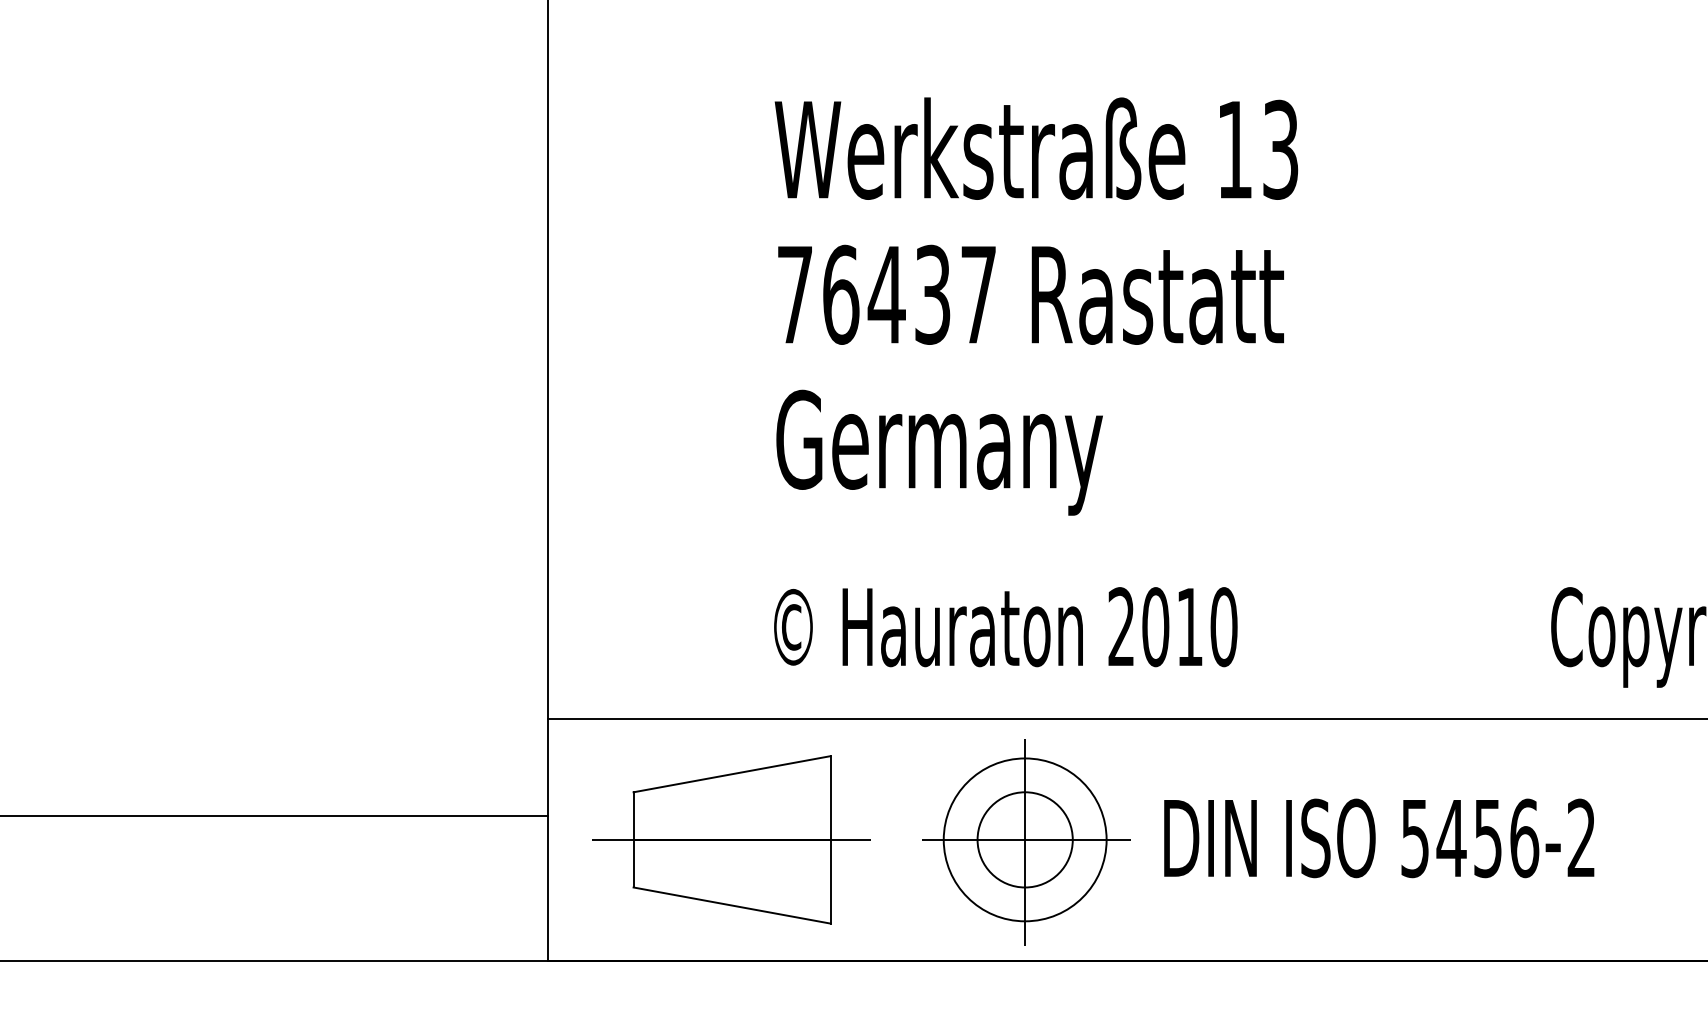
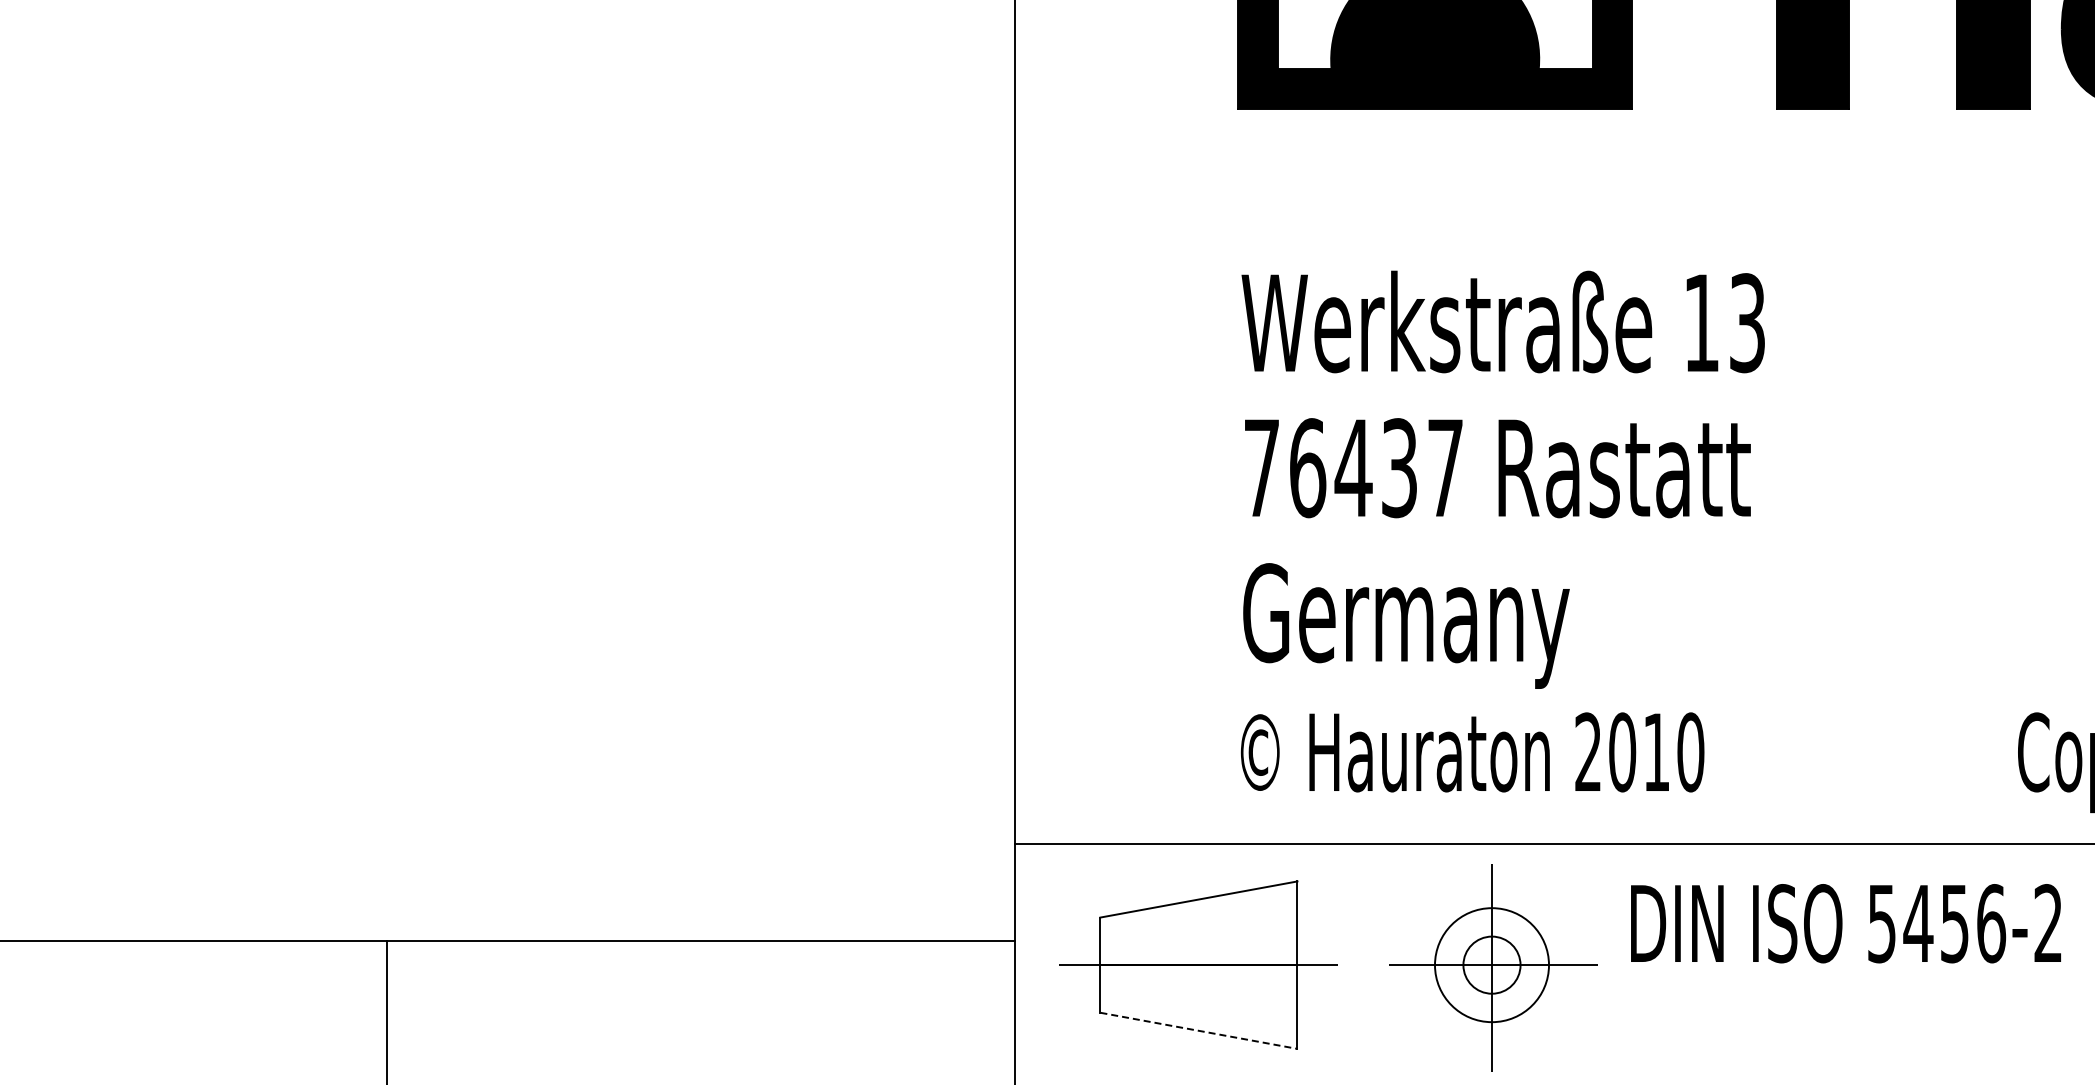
text: (1035, 306) -> (1502, 479), moved
text: (1378, 838) -> (1845, 923), moved
circle: (1024, 839) -> (1491, 964), size x0.6
circle: (1024, 839) -> (1491, 964), size x0.7
line: (732, 905) -> (1199, 1030), solid -> dashed

